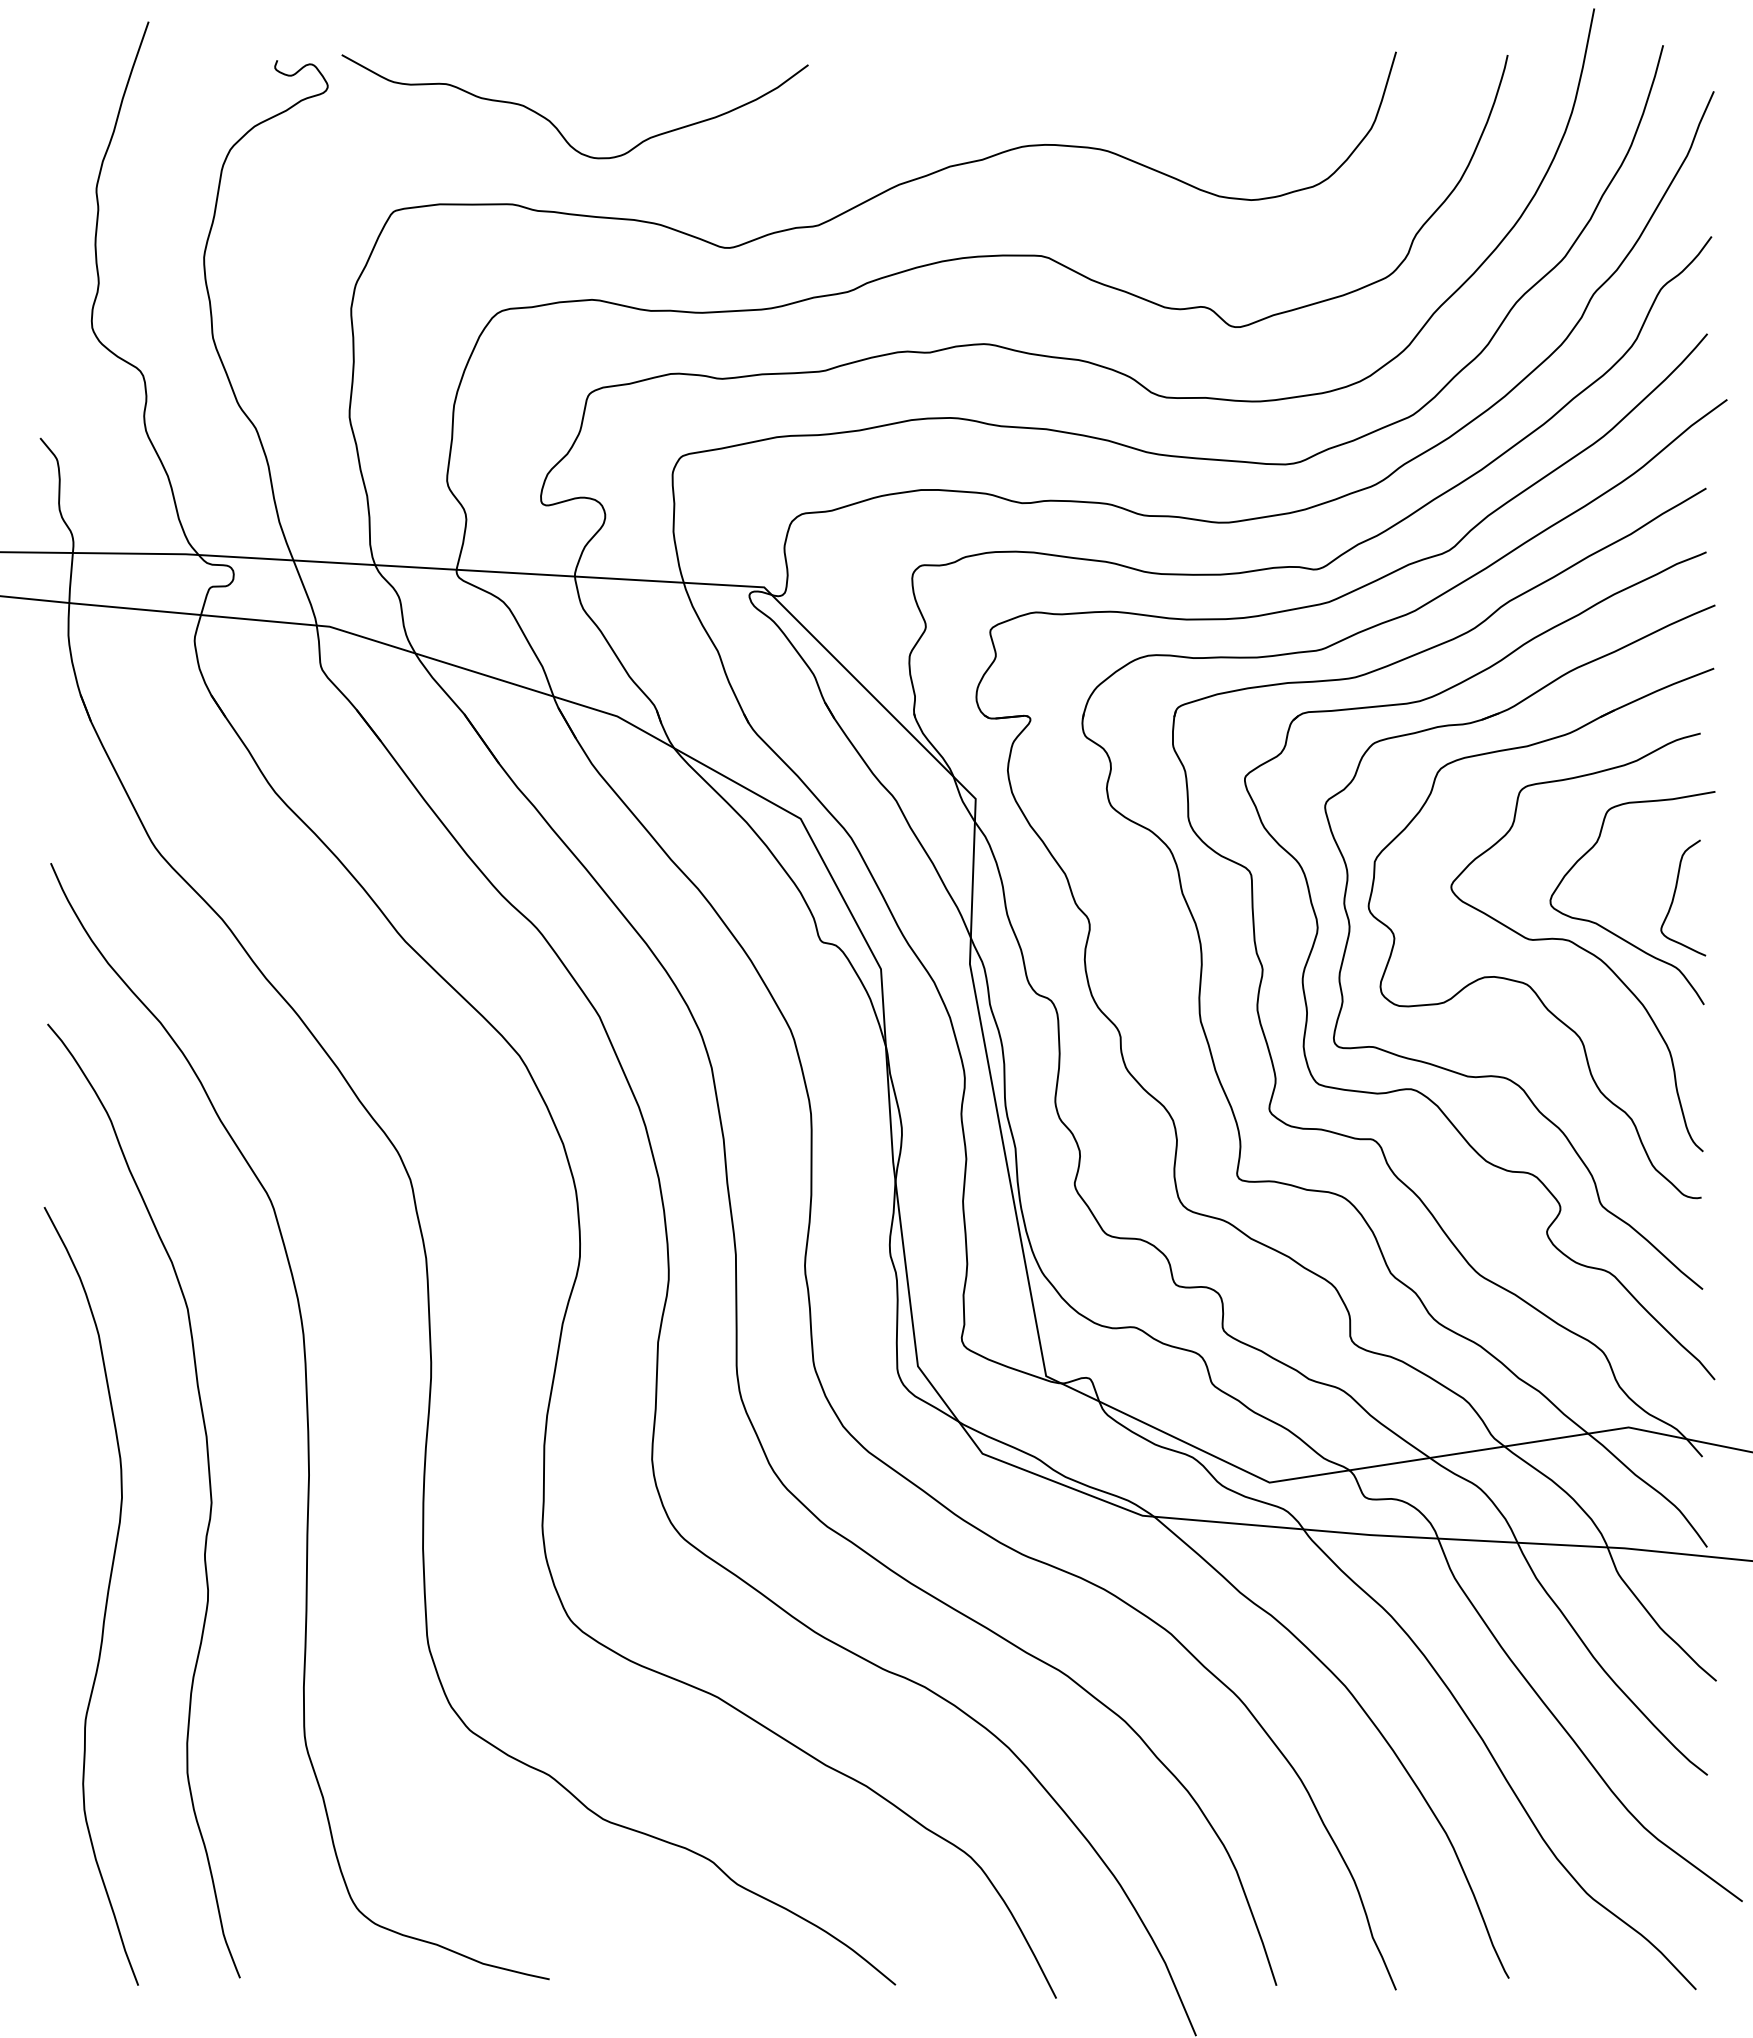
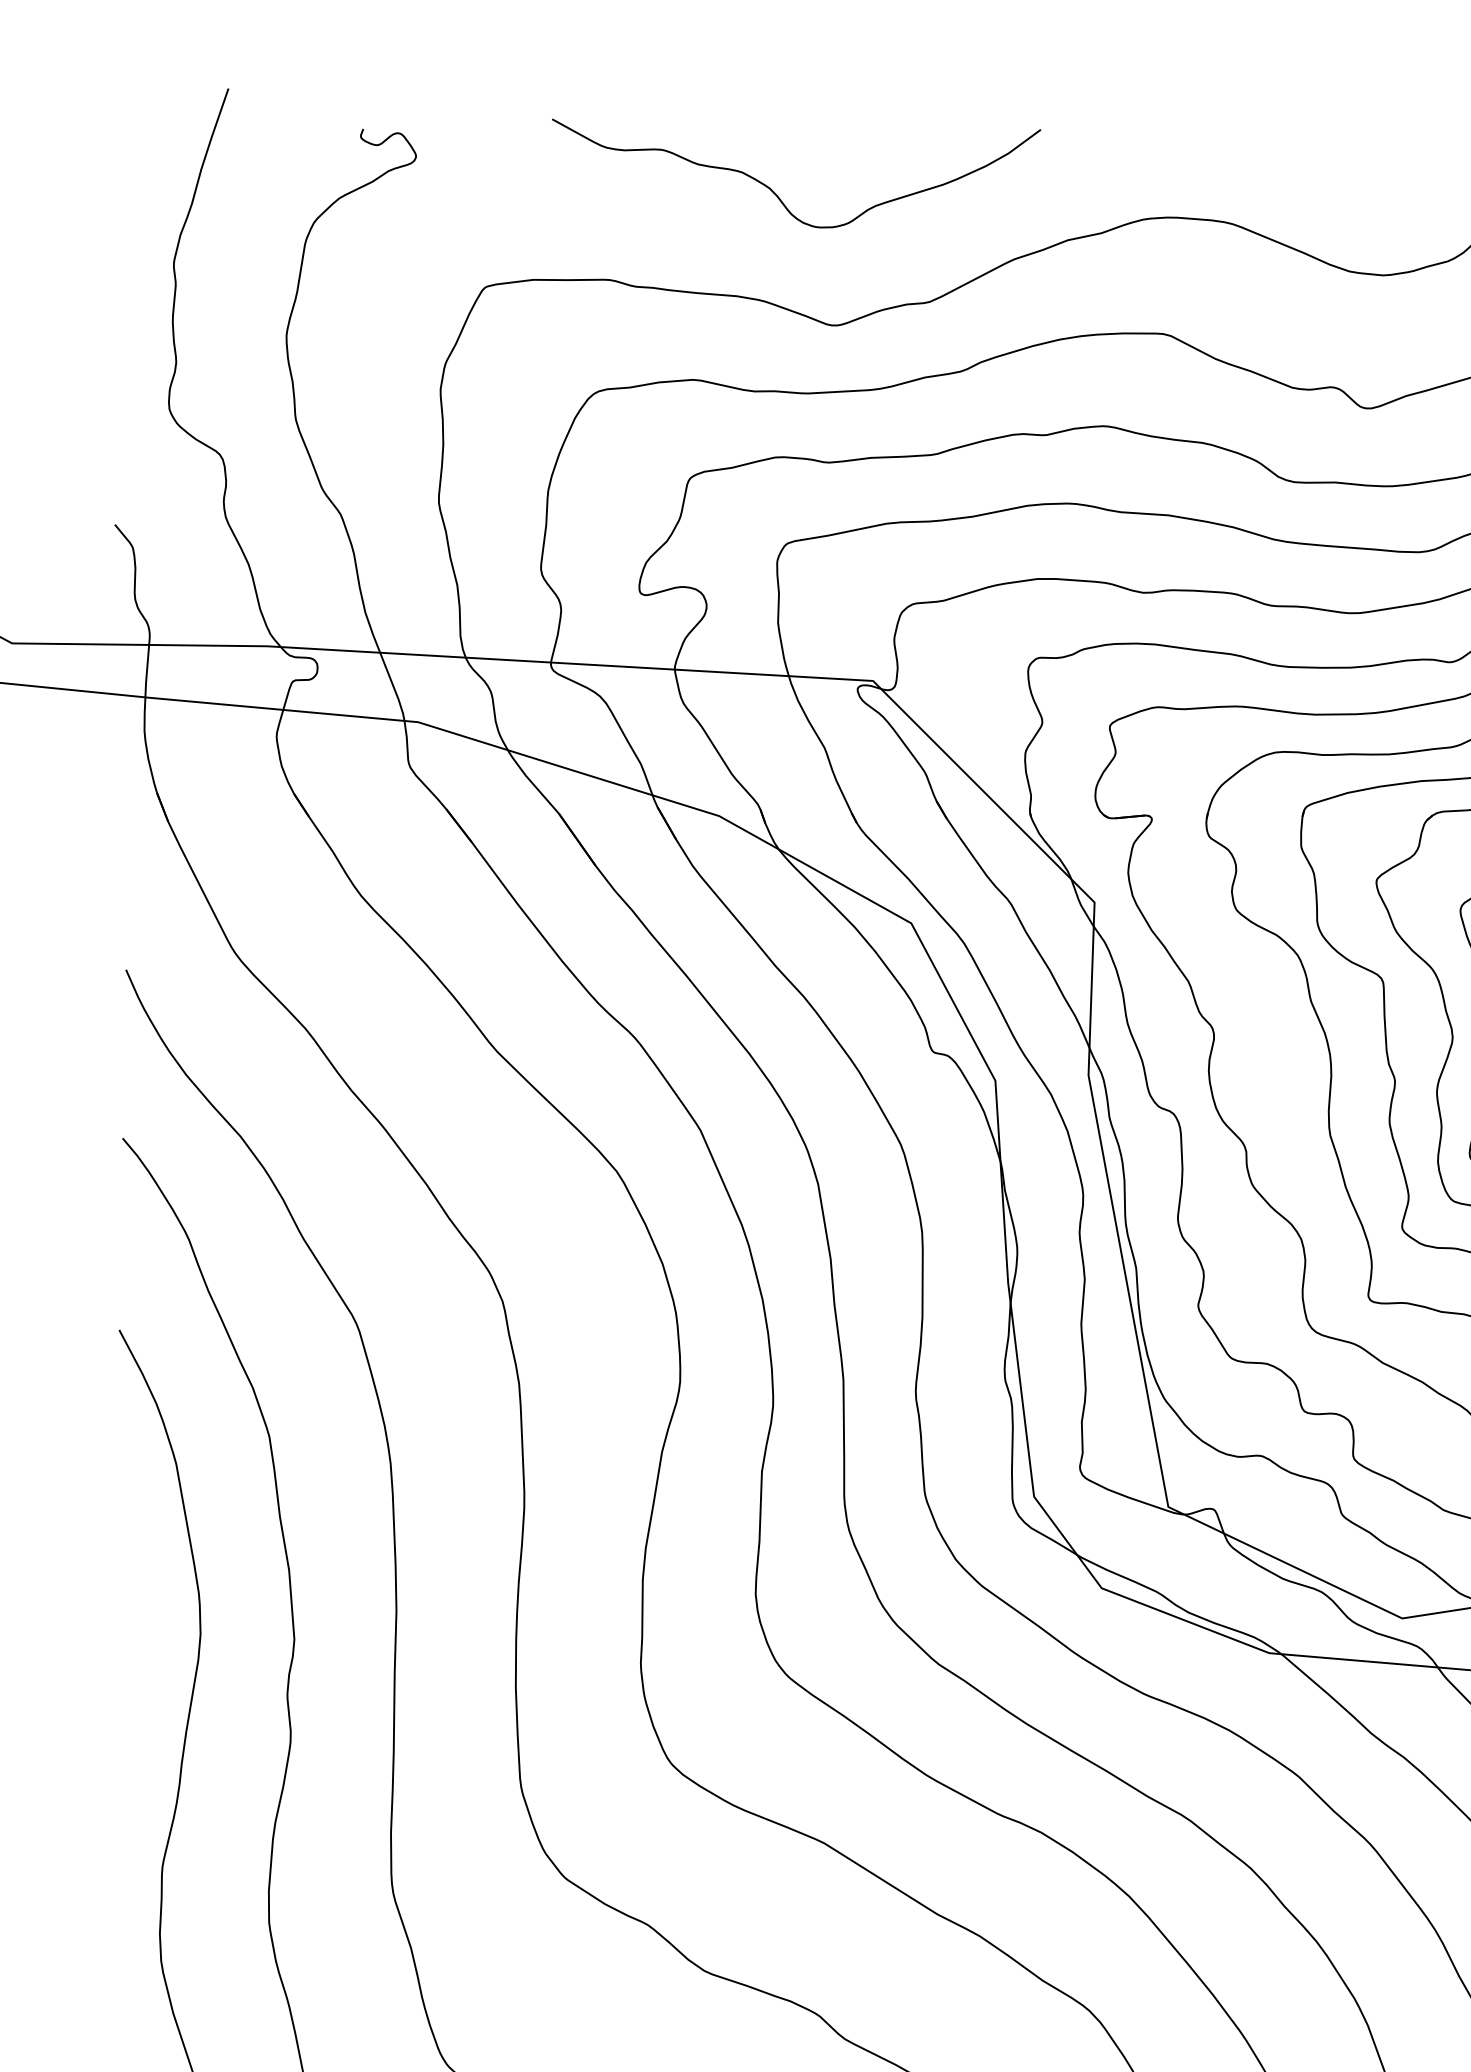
curve: (555, 125) -> (776, 193), moved

